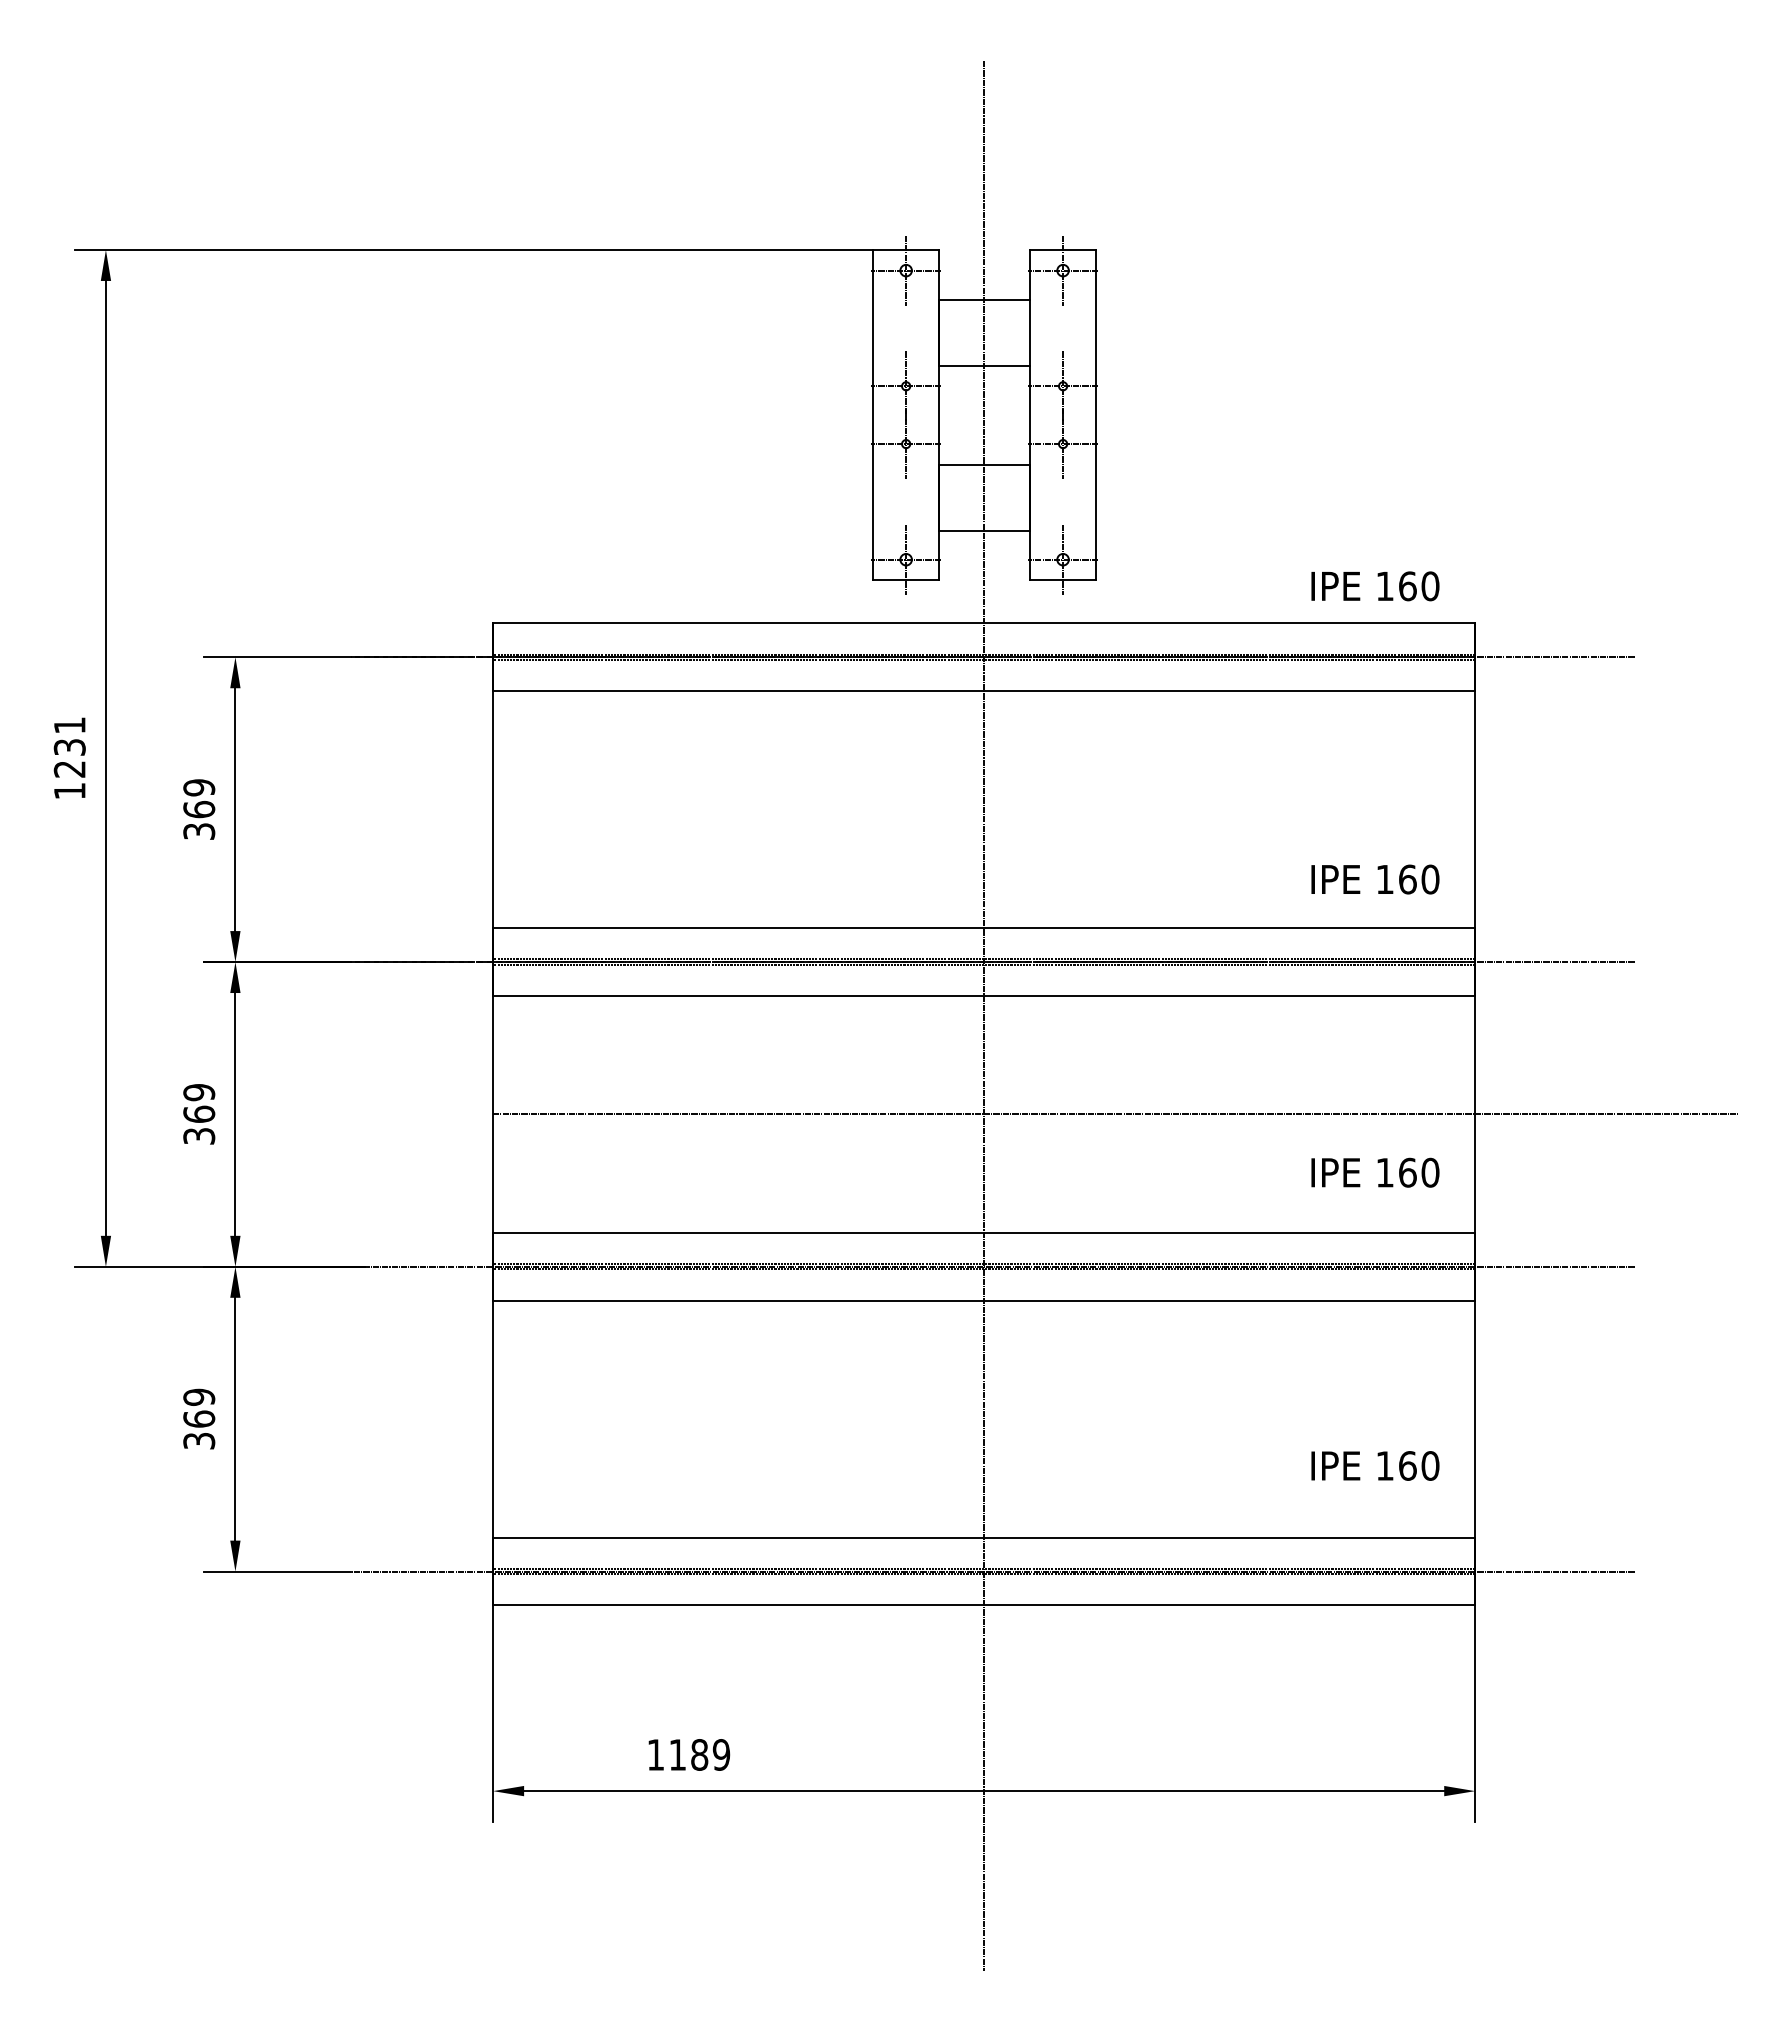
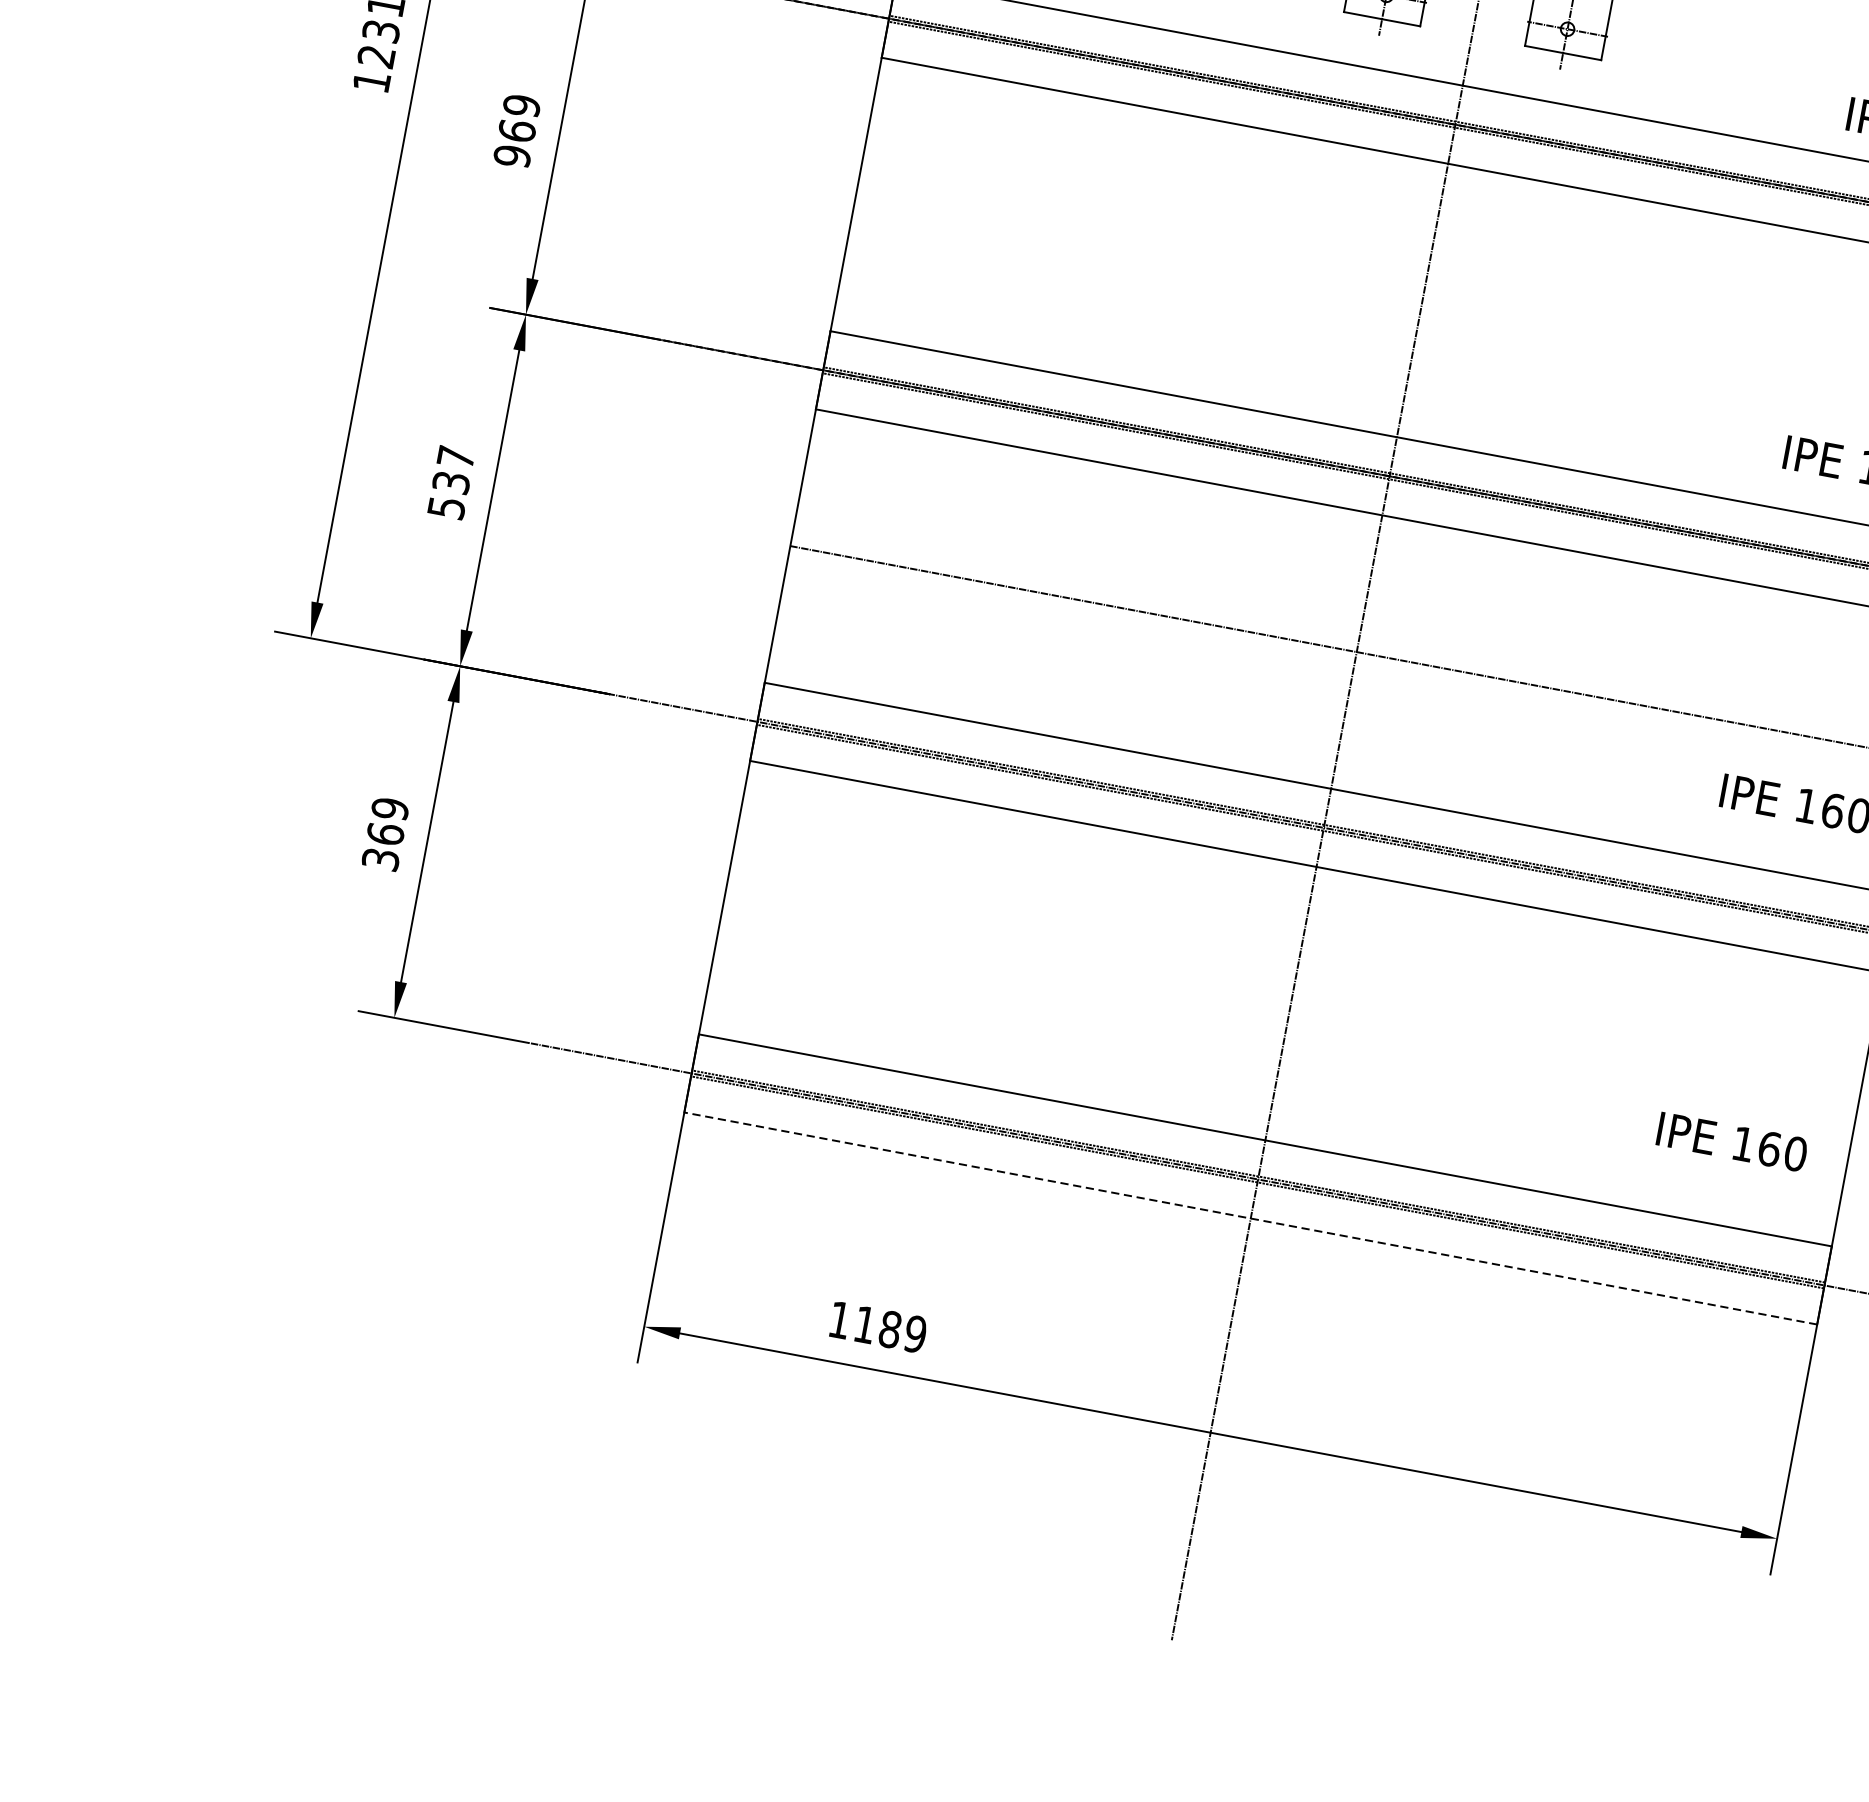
text: (199, 831) -> (512, 156), 369 -> 969
text: (199, 1113) -> (451, 481), 369 -> 537
line: (983, 1605) -> (1250, 1218), solid -> dashed

